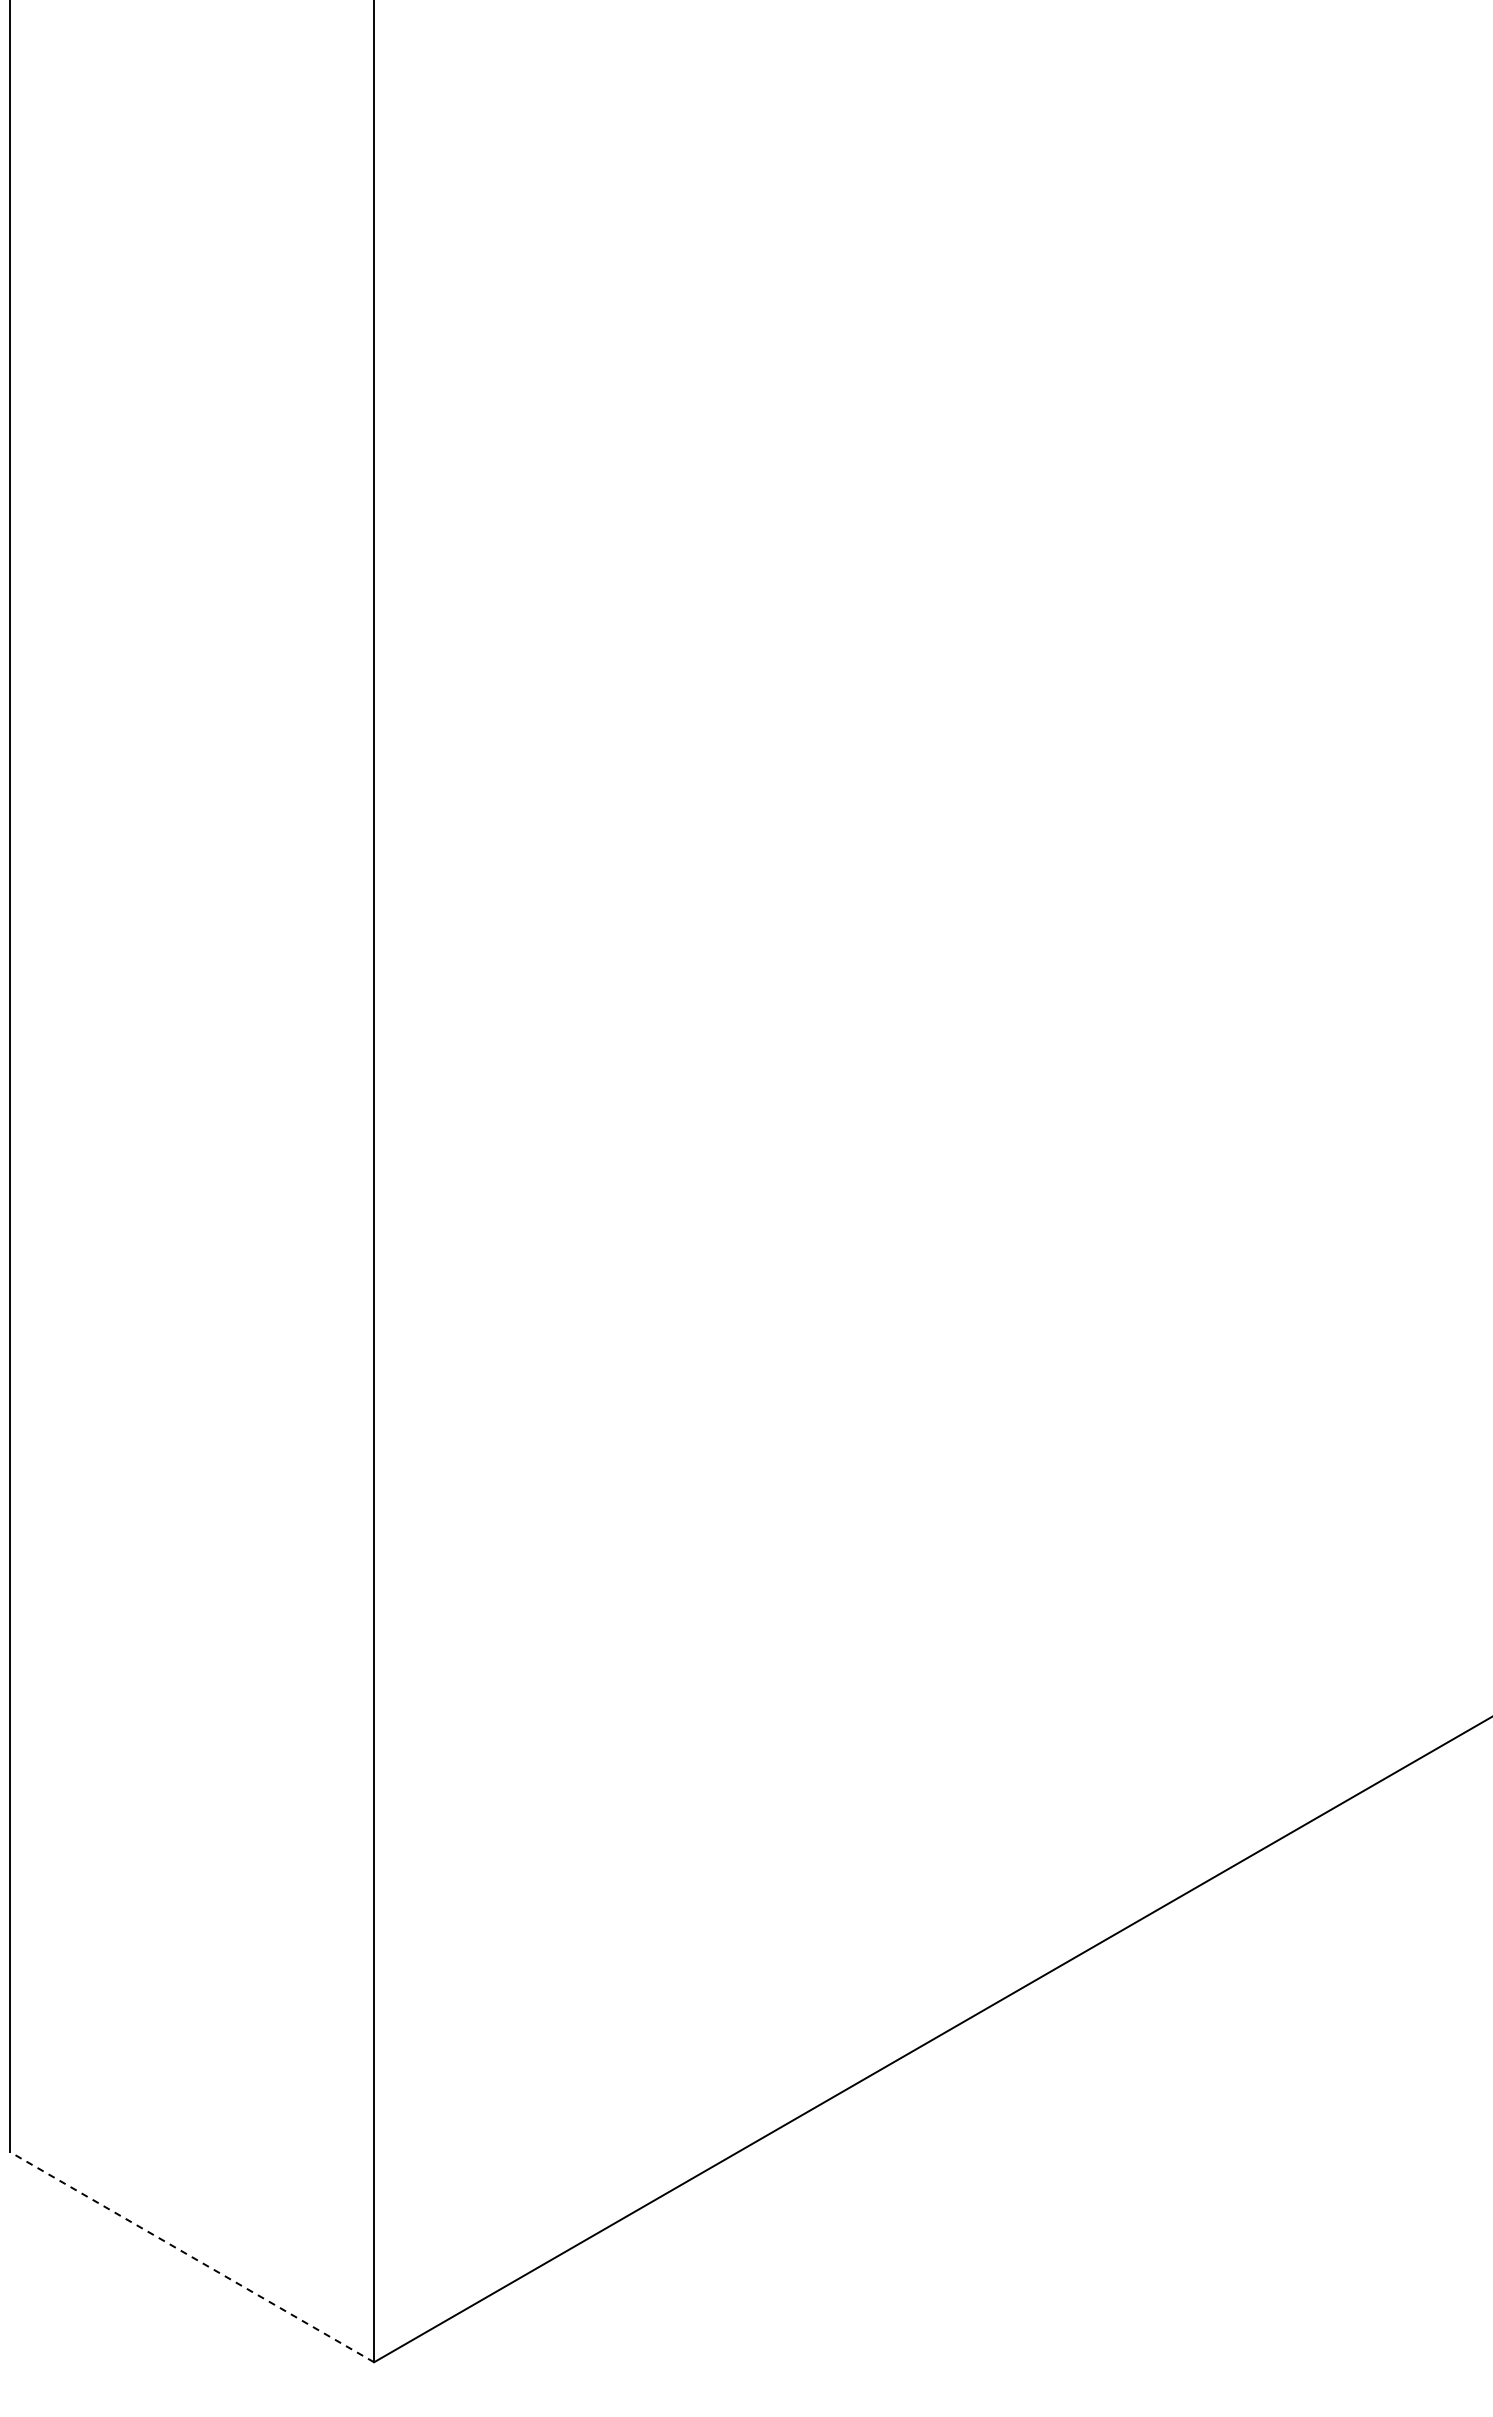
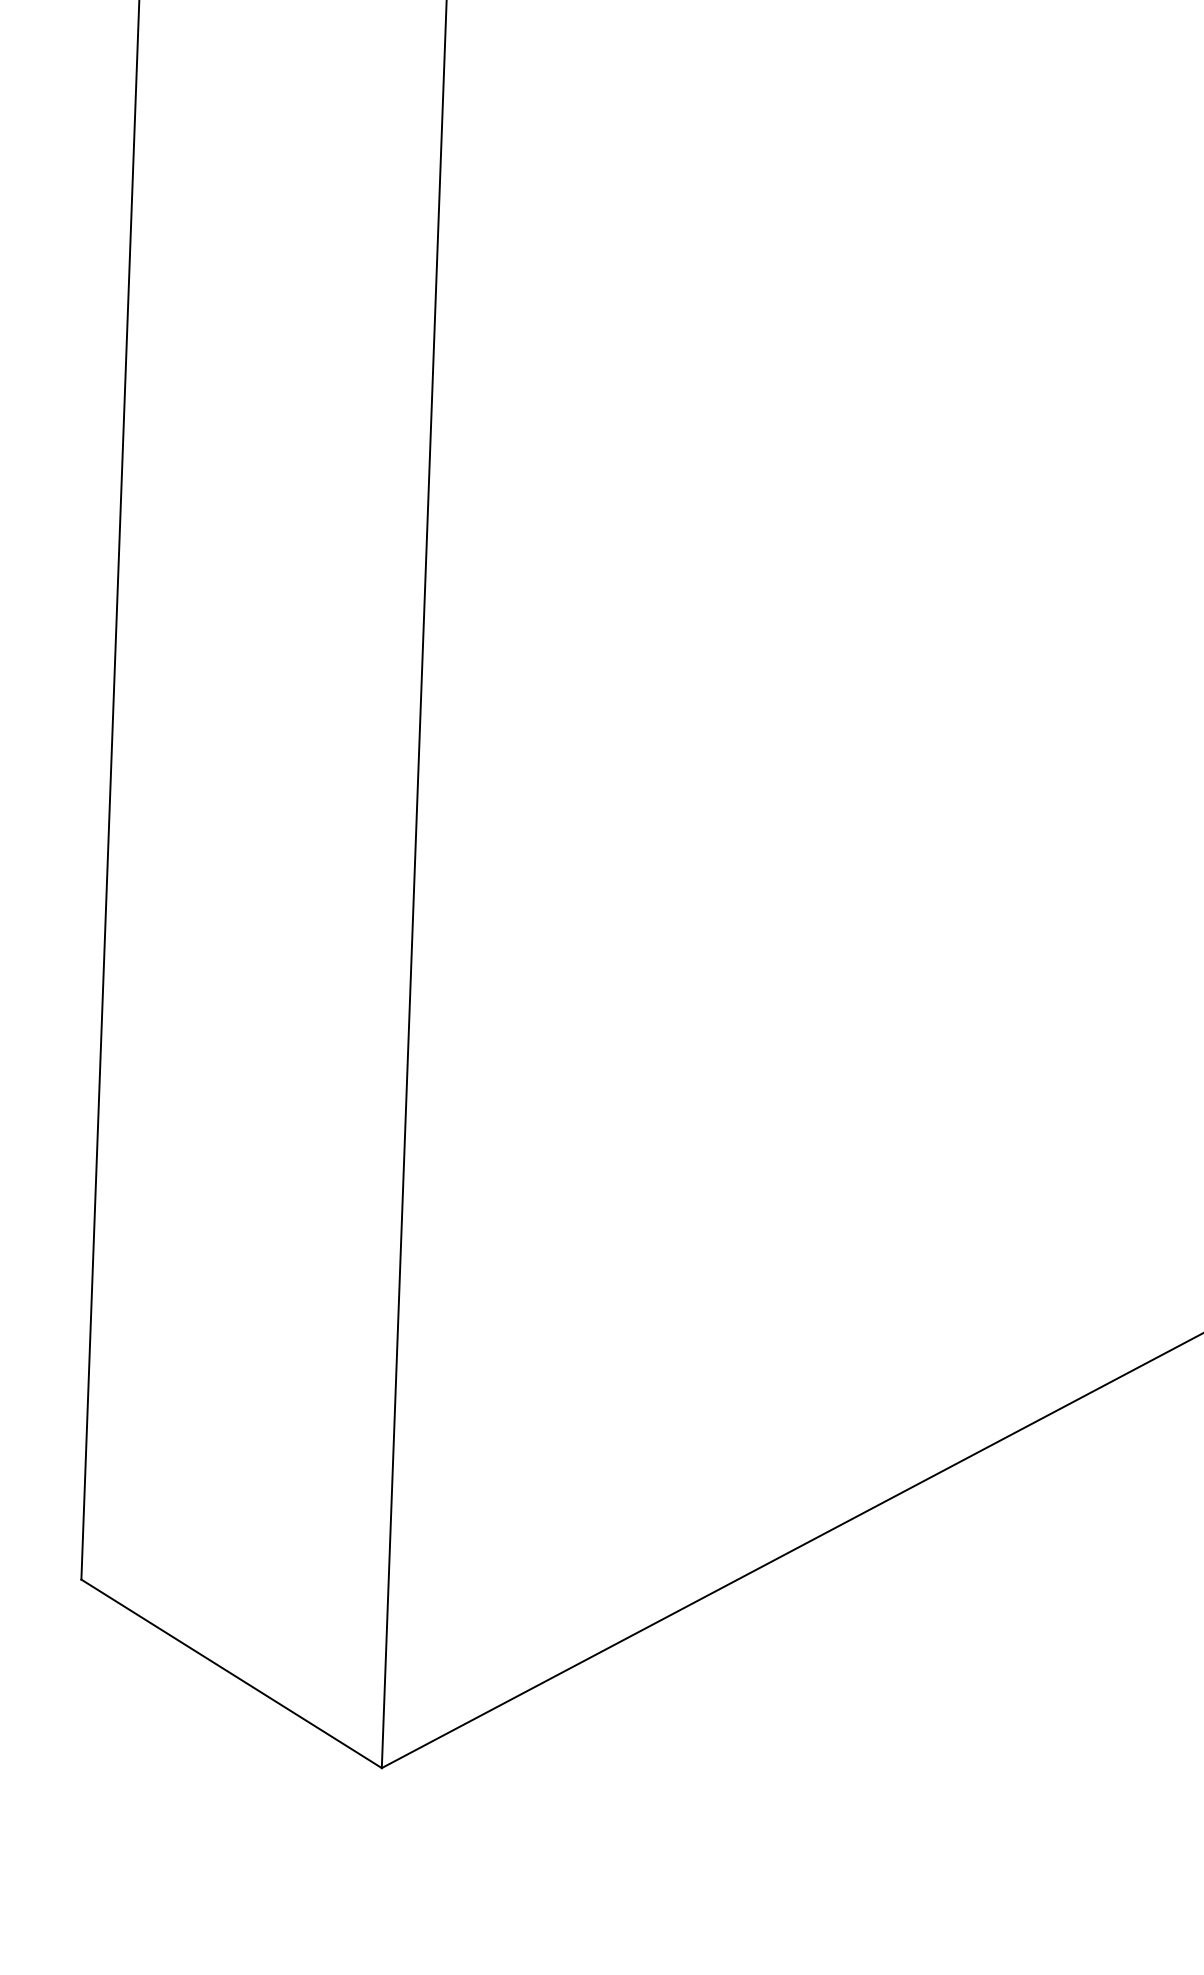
line: (191, 2256) -> (231, 1673), dashed -> solid

